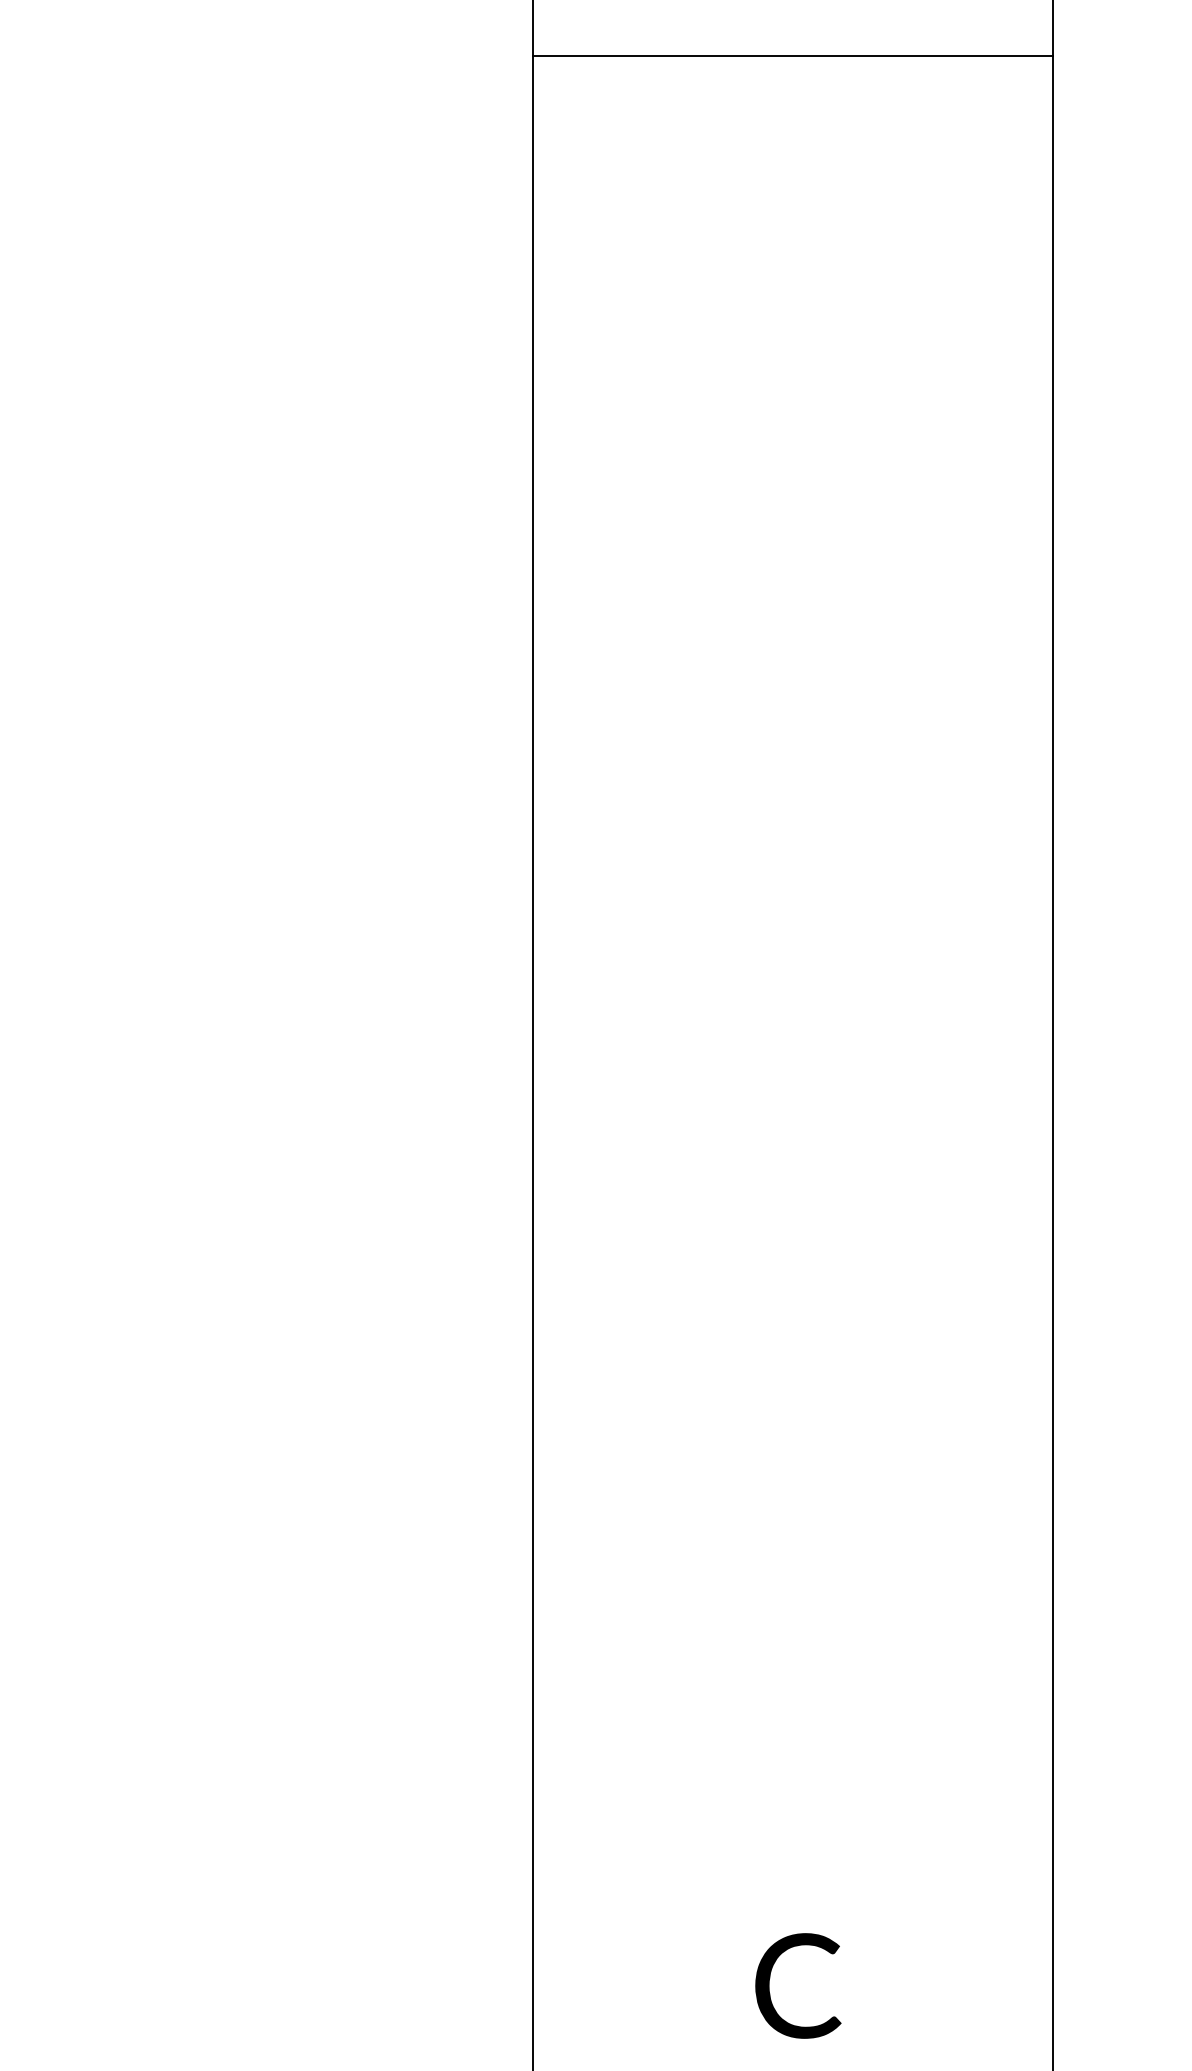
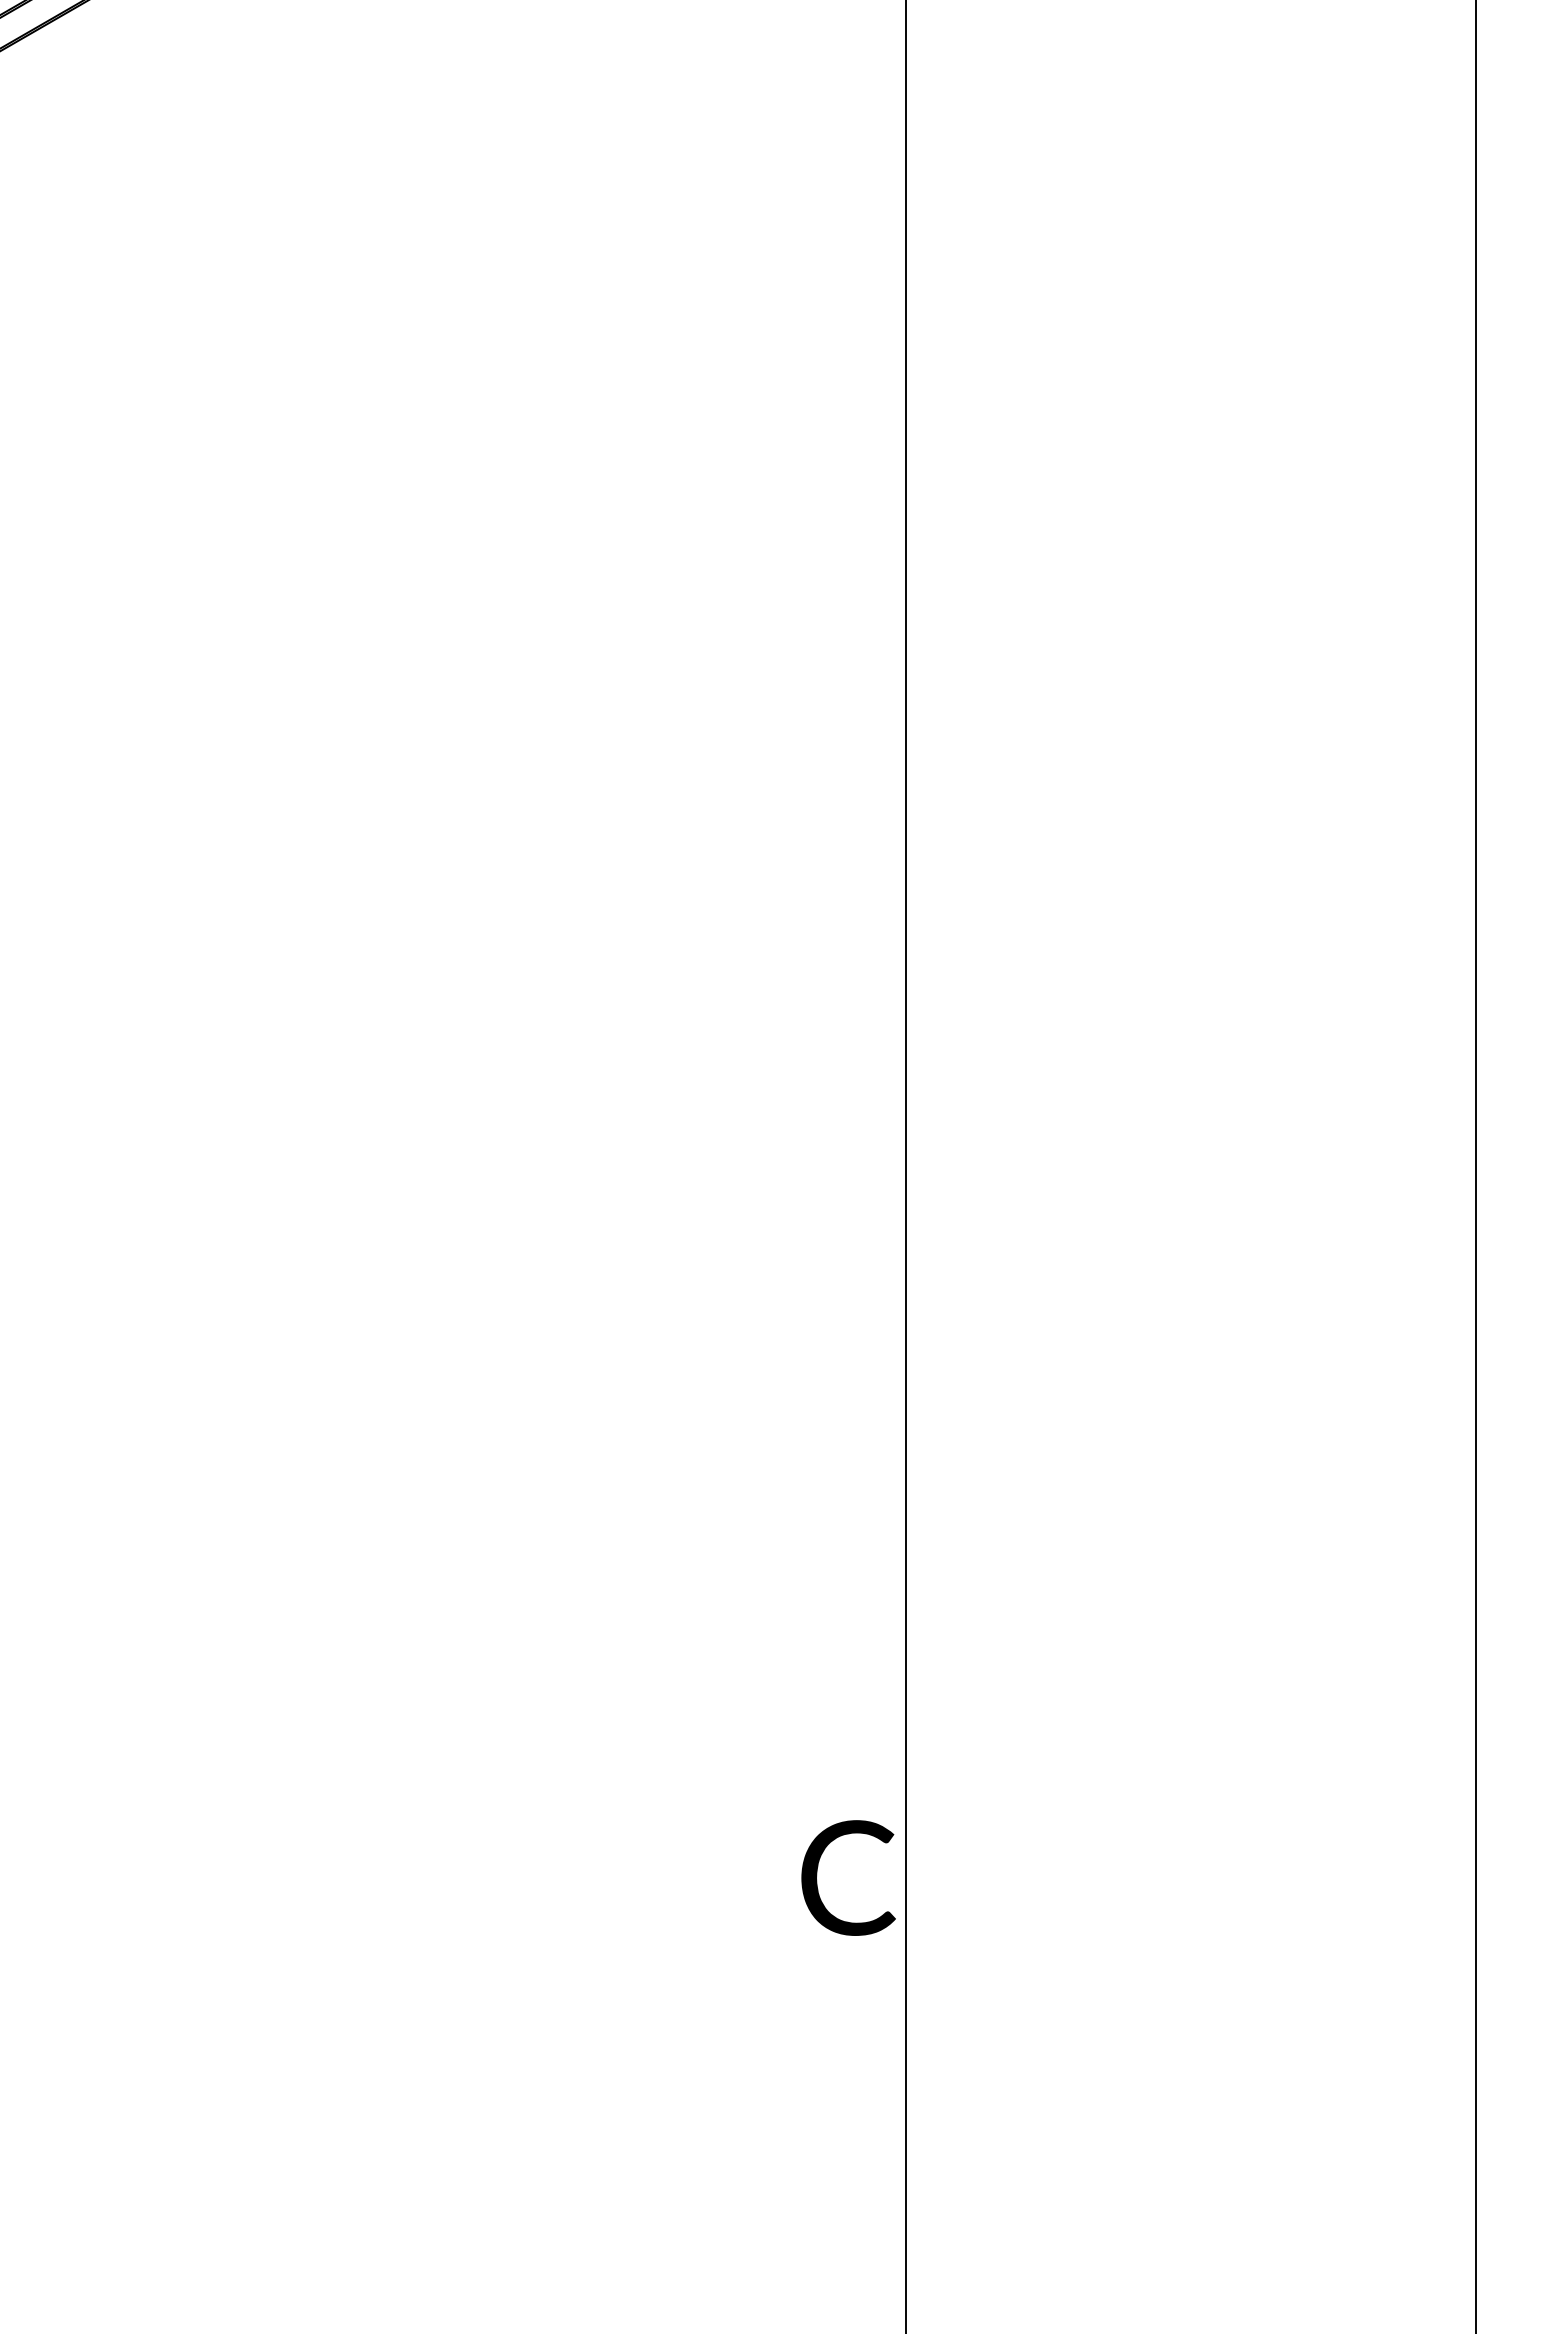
line: (792, 56) -> (1190, 81), removed
text: (798, 1985) -> (848, 1877), moved

